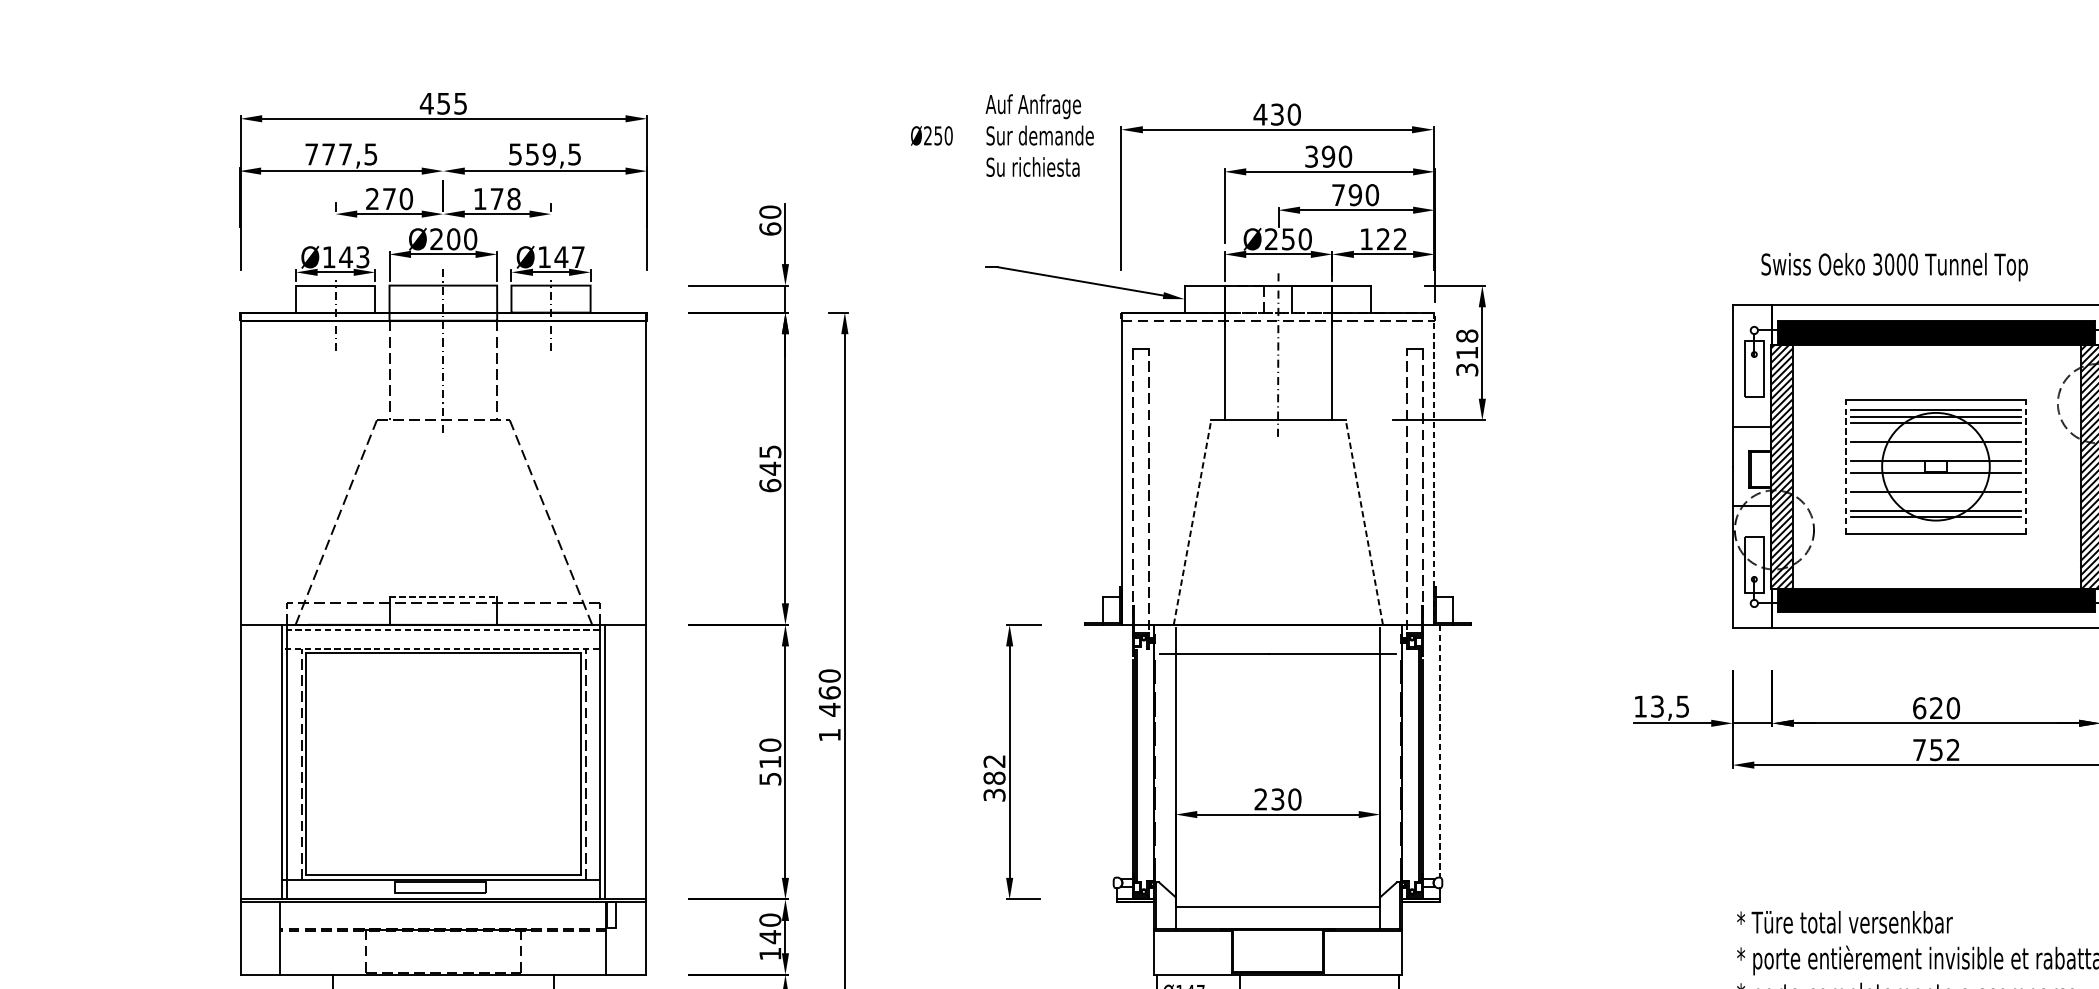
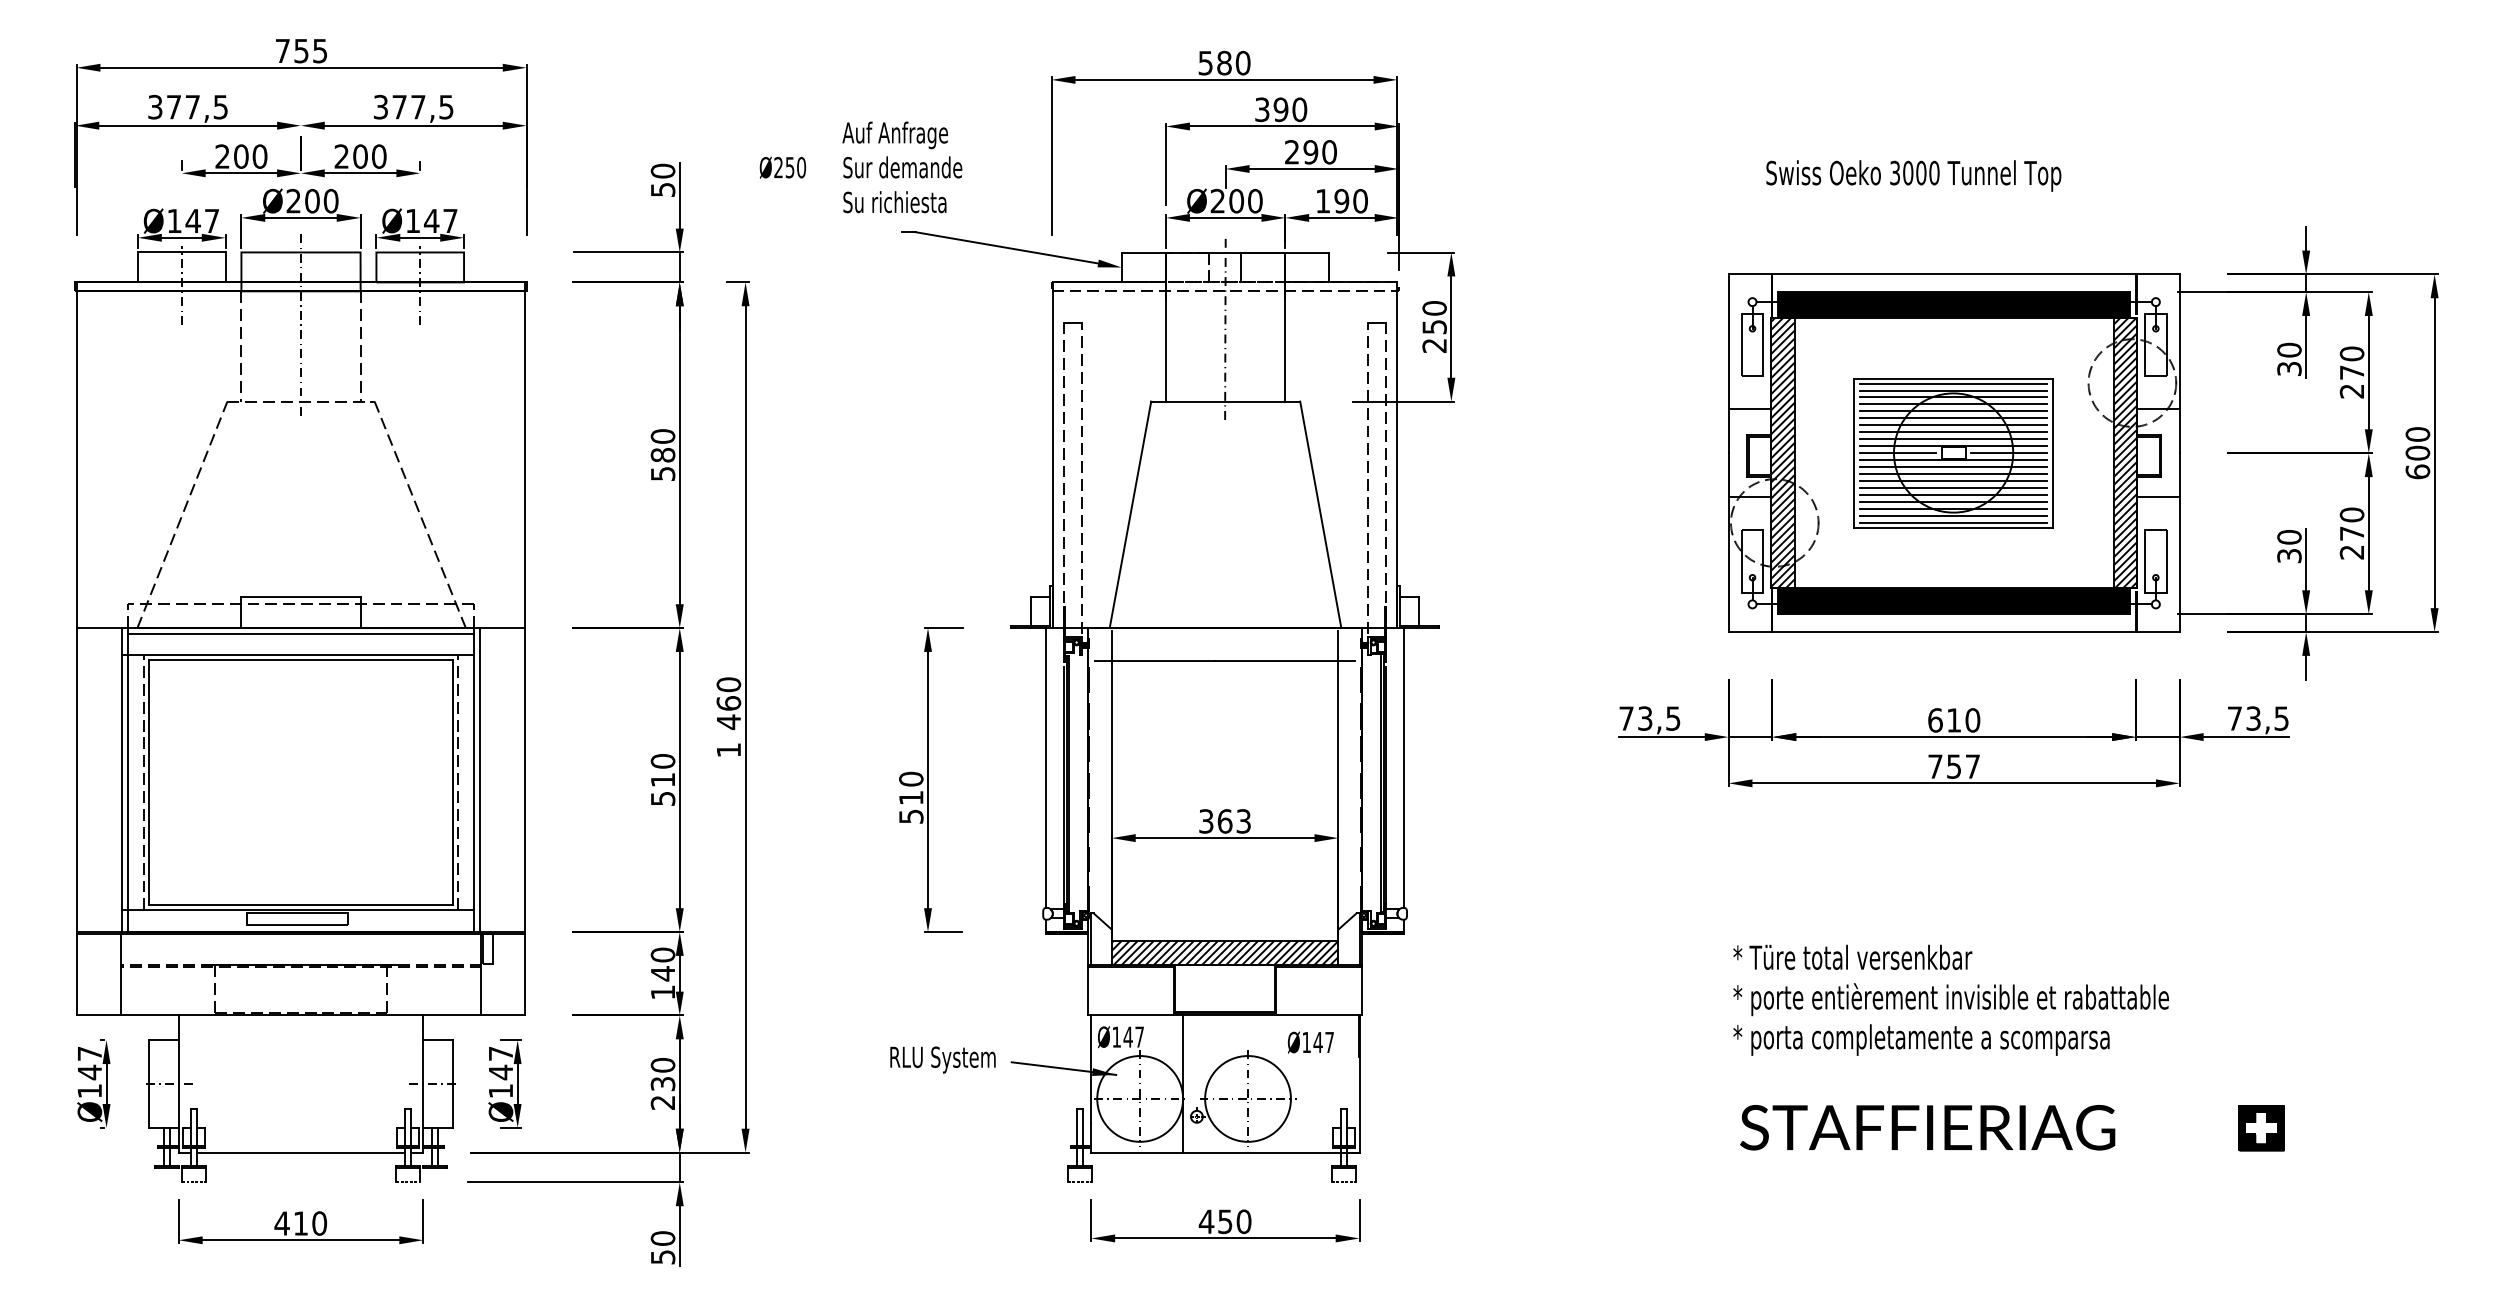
text: (426, 103) -> (282, 50), 455 -> 755
text: (1268, 114) -> (1214, 63), 430 -> 580
text: (1001, 135) -> (860, 167), moved
text: (311, 153) -> (155, 106), 777,5 -> 377,5
text: (532, 153) -> (399, 106), 559,5 -> 377,5
text: (1337, 195) -> (1291, 152), 790 -> 290
text: (389, 198) -> (241, 156), 270 -> 200
text: (497, 198) -> (360, 156), 178 -> 200
text: (769, 228) -> (662, 189), 60 -> 50
text: (1288, 239) -> (1236, 201), Ø250 -> Ø200
text: (1391, 239) -> (1350, 201), 122 -> 190
text: (362, 256) -> (211, 220), Ø143 -> Ø147
text: (1894, 266) -> (1913, 175), moved
text: (1467, 352) -> (1434, 326), 318 -> 250
line: (1935, 403) -> (1953, 383), added
line: (1935, 429) -> (1953, 411), added
line: (1935, 435) -> (1953, 418), added
line: (1935, 448) -> (1953, 432), added
line: (1935, 454) -> (1953, 439), added
line: (1845, 467) -> (1853, 453), dashed -> solid
line: (1885, 467) -> (1897, 453), added
line: (1986, 467) -> (2009, 453), added
line: (2026, 467) -> (2053, 453), dashed -> solid
text: (769, 468) -> (662, 455), 645 -> 580
line: (1433, 468) -> (1397, 455), dashed -> solid
line: (1935, 478) -> (1953, 466), added
line: (1935, 485) -> (1953, 473), added
line: (1935, 497) -> (1953, 487), added
line: (1935, 504) -> (1953, 494), added
line: (1192, 522) -> (1130, 514), dashed -> solid
line: (1364, 522) -> (1320, 514), dashed -> solid
line: (1935, 523) -> (1953, 515), added
line: (1935, 529) -> (1953, 522), added
line: (443, 597) -> (301, 597), dashed -> solid
line: (443, 630) -> (301, 634), dashed -> solid
line: (440, 648) -> (297, 654), dashed -> solid
text: (1640, 706) -> (1626, 718), 13,5 -> 73,5
text: (1935, 708) -> (1953, 720), 620 -> 610
text: (1953, 749) -> (1972, 766), 752 -> 757
line: (1116, 750) -> (1046, 767), added
line: (1439, 750) -> (1403, 767), dashed -> solid
text: (994, 777) -> (911, 797), 382 -> 510
text: (1278, 799) -> (1225, 821), 230 -> 363
hatch: (1277, 917) -> (1224, 952), added

